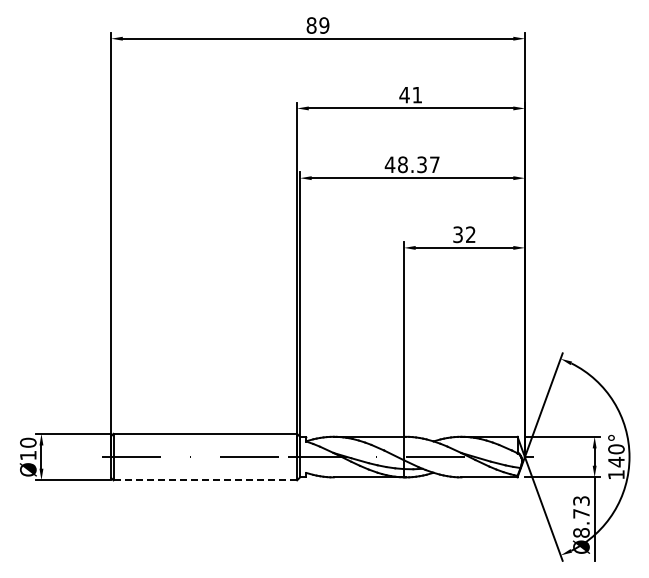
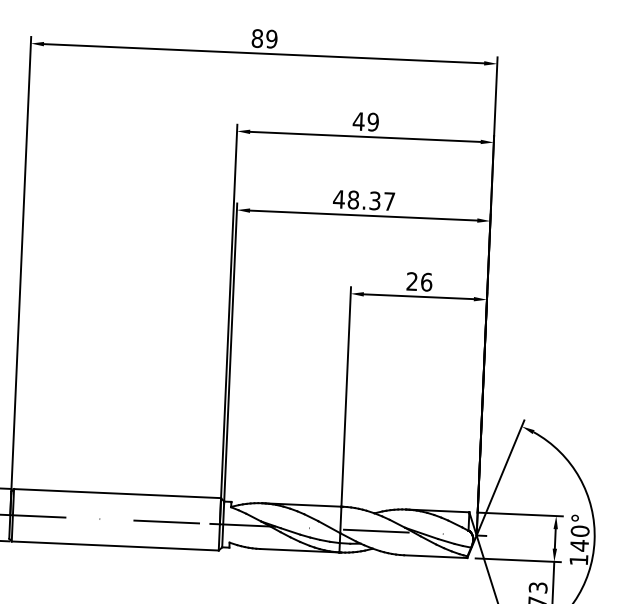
text: (417, 94) -> (373, 121), 41 -> 49
text: (464, 234) -> (419, 281), 32 -> 26
line: (205, 480) -> (115, 546), dashed -> solid

